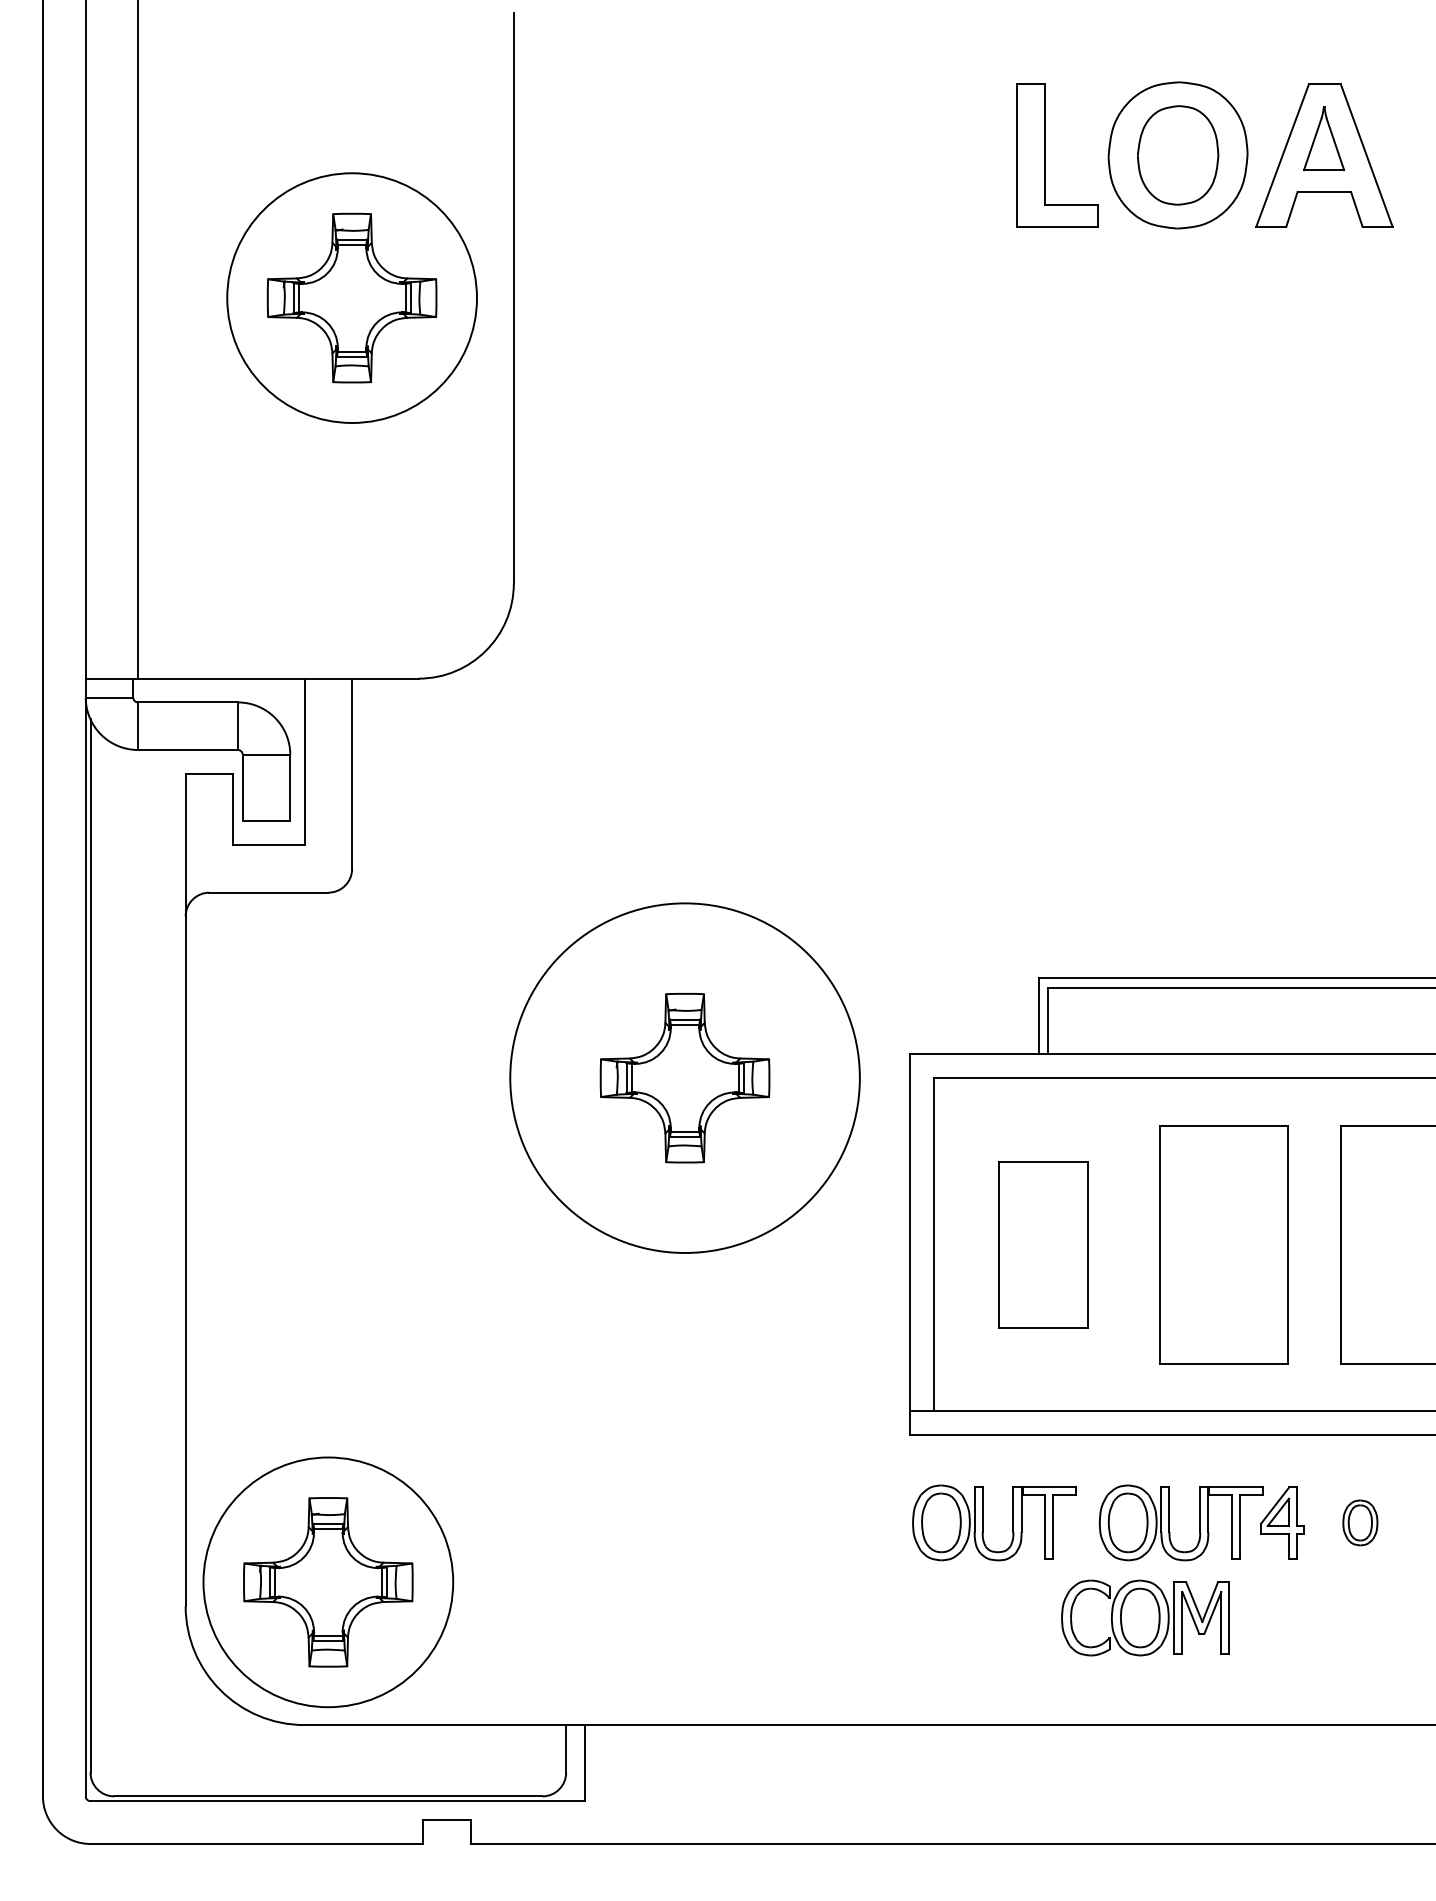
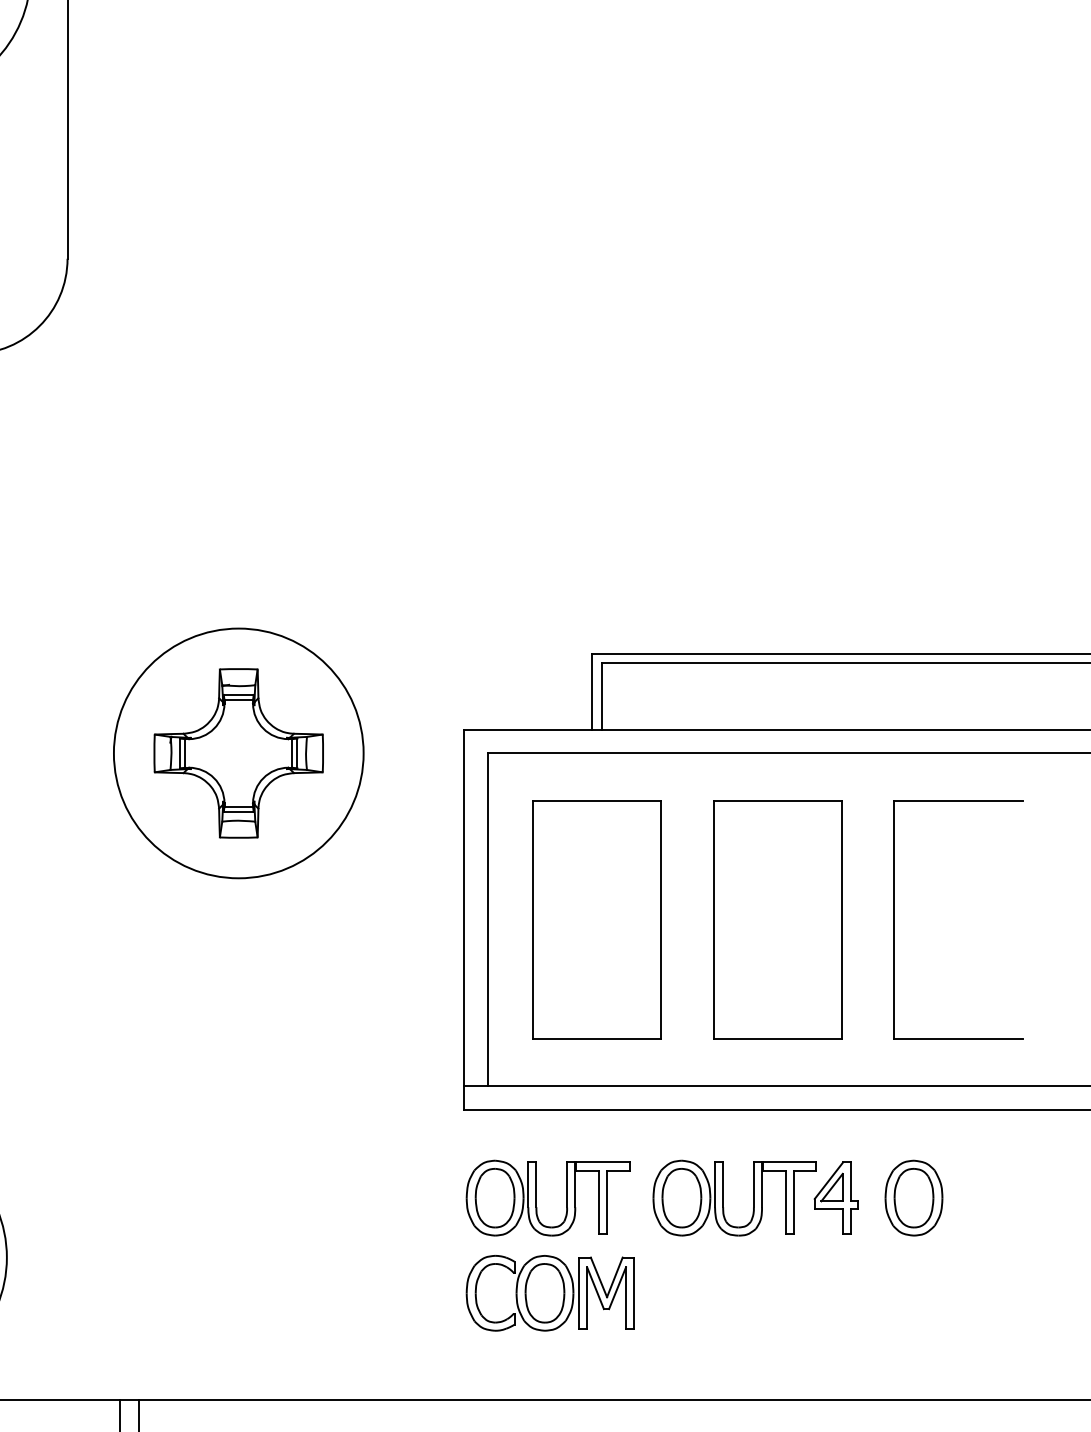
circle: (684, 1078) -> (238, 753), size x0.71
part: (1043, 1244) -> (597, 919), size x1.43
part: (1360, 1522) -> (914, 1197), size x1.67
part: (1145, 1617) -> (550, 1292), moved

